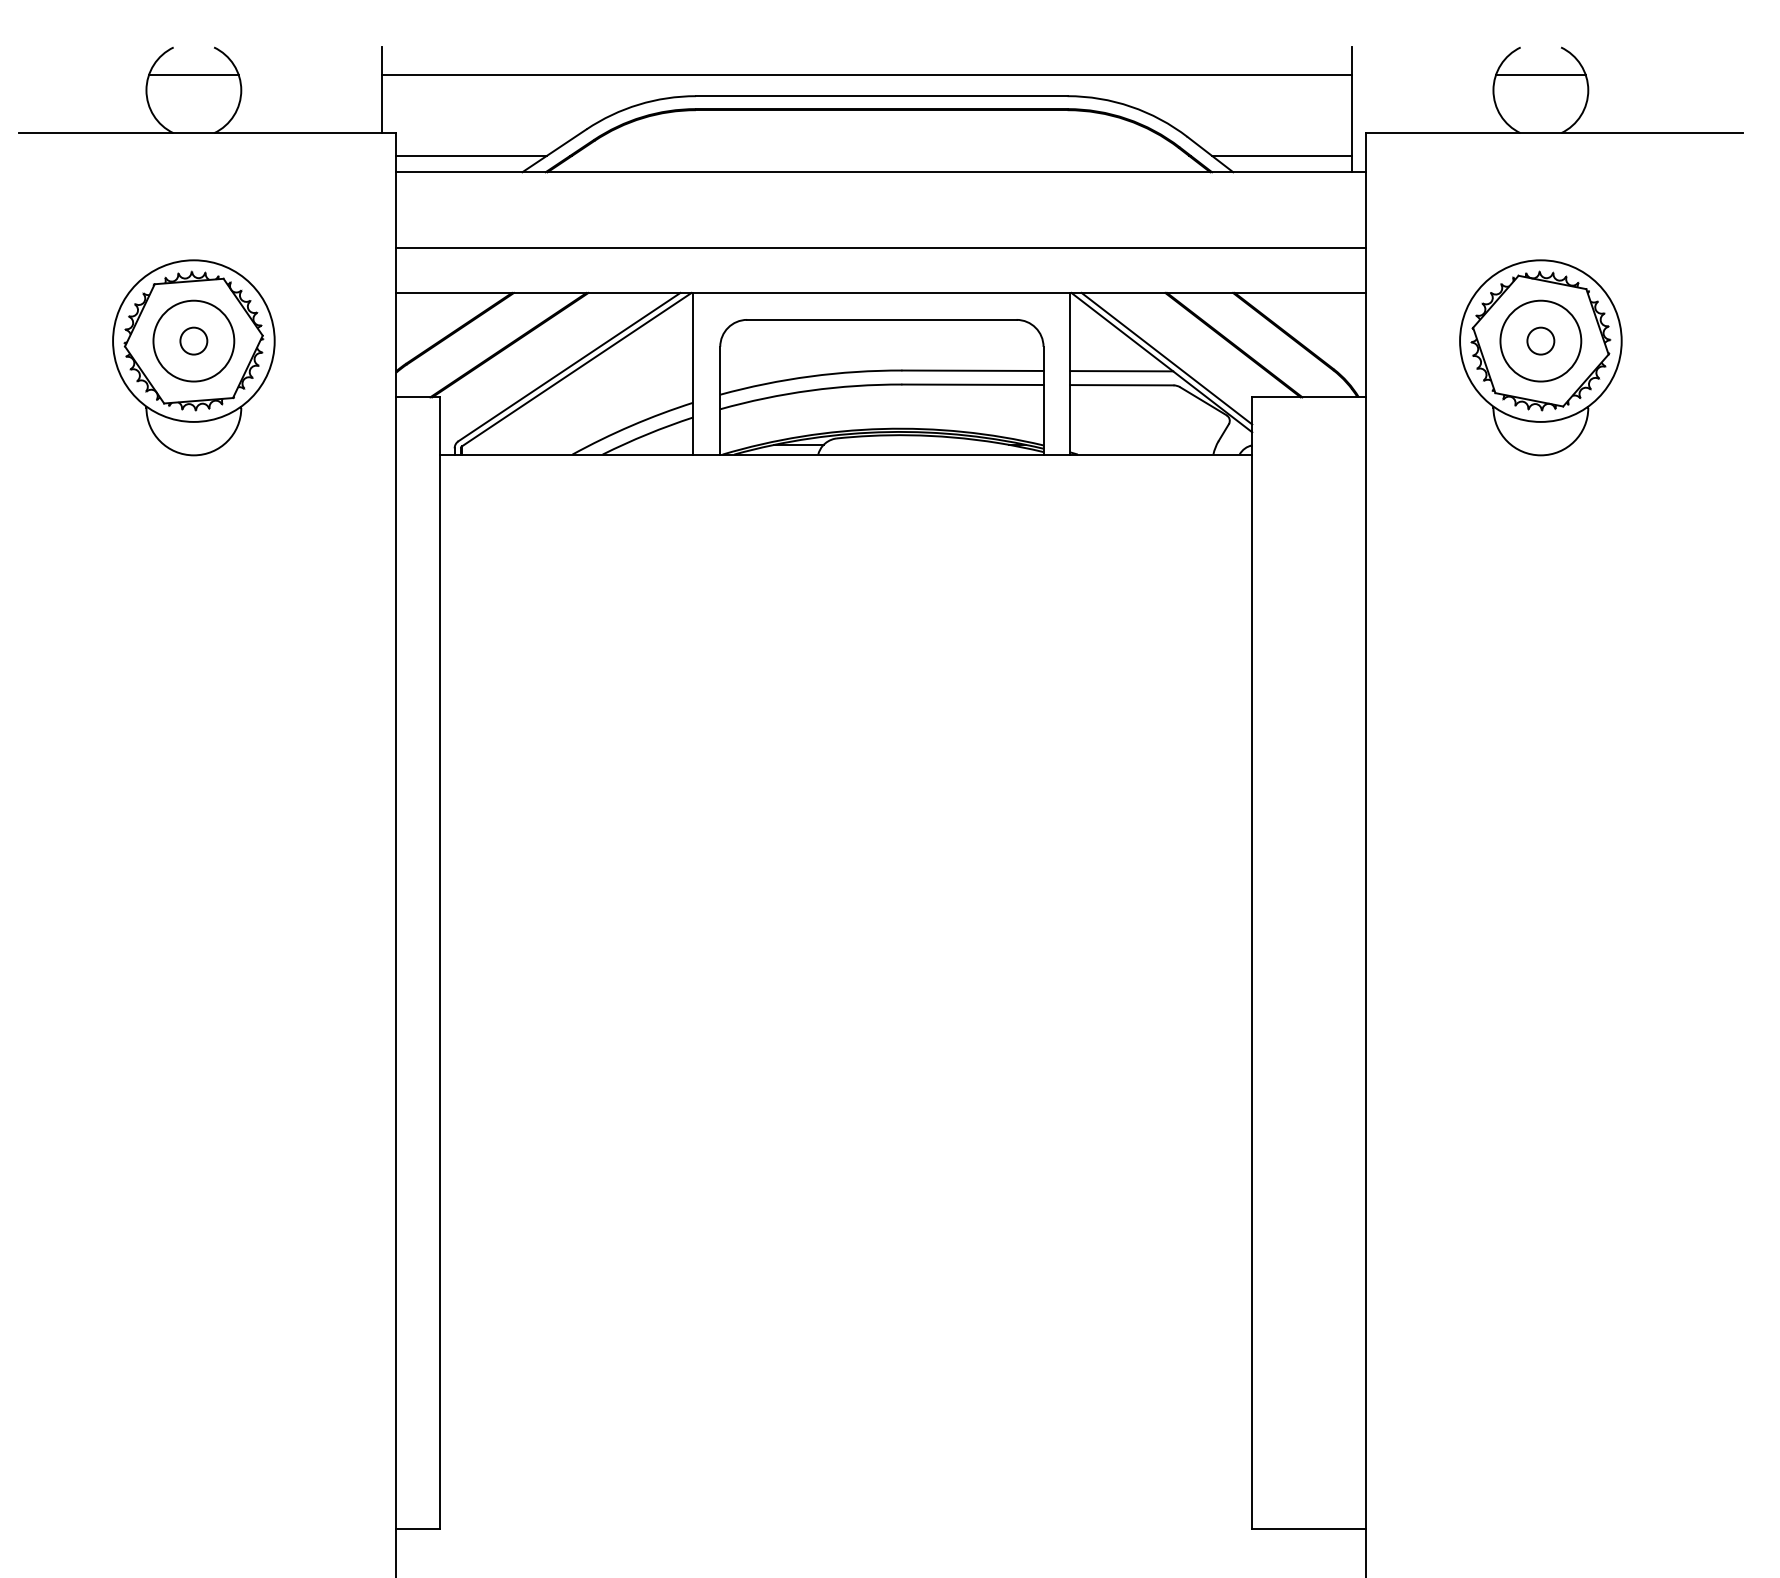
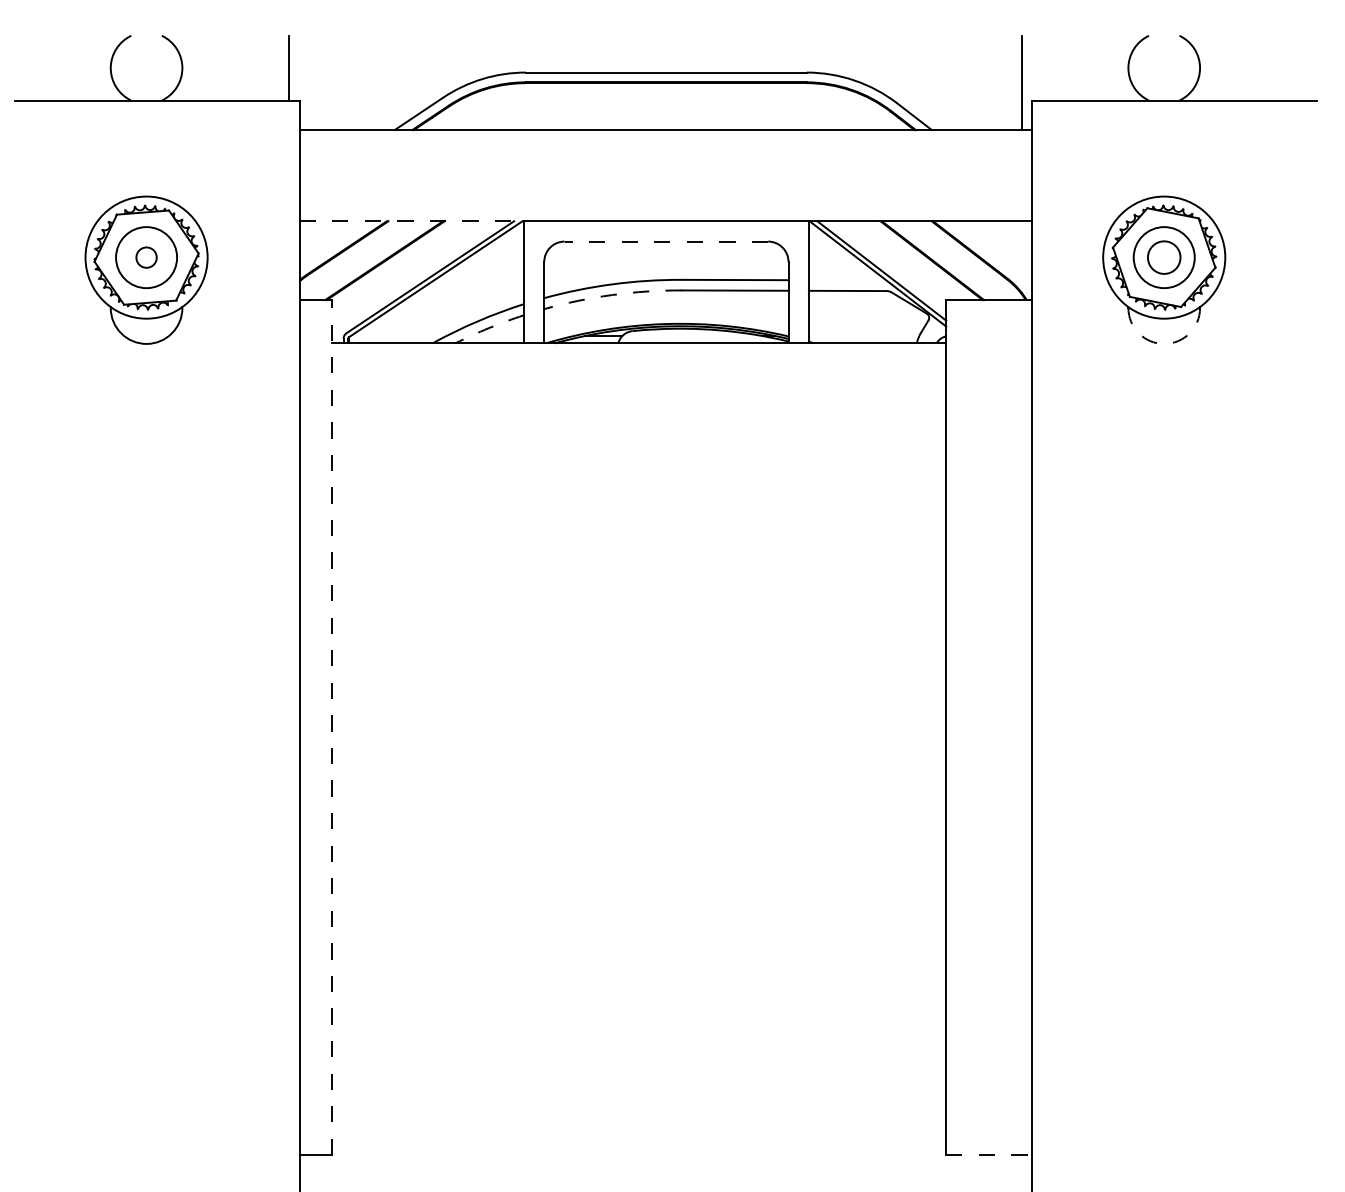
line: (193, 75) -> (146, 56), removed
line: (867, 75) -> (655, 56), removed
line: (1540, 75) -> (1163, 56), removed
line: (471, 156) -> (356, 118), removed
line: (1282, 156) -> (969, 118), removed
line: (881, 248) -> (666, 187), removed
line: (545, 292) -> (412, 220), solid -> dashed
line: (881, 319) -> (666, 241), solid -> dashed
circle: (1540, 340) -> (1163, 257), size x1.6
line: (1121, 371) -> (847, 280), removed
arc: (810, 390) -> (612, 294), solid -> dashed
arc: (647, 434) -> (489, 328), solid -> dashed
arc: (1540, 455) -> (1163, 344), solid -> dashed
line: (439, 963) -> (332, 727), solid -> dashed
line: (1309, 1528) -> (989, 1154), solid -> dashed

